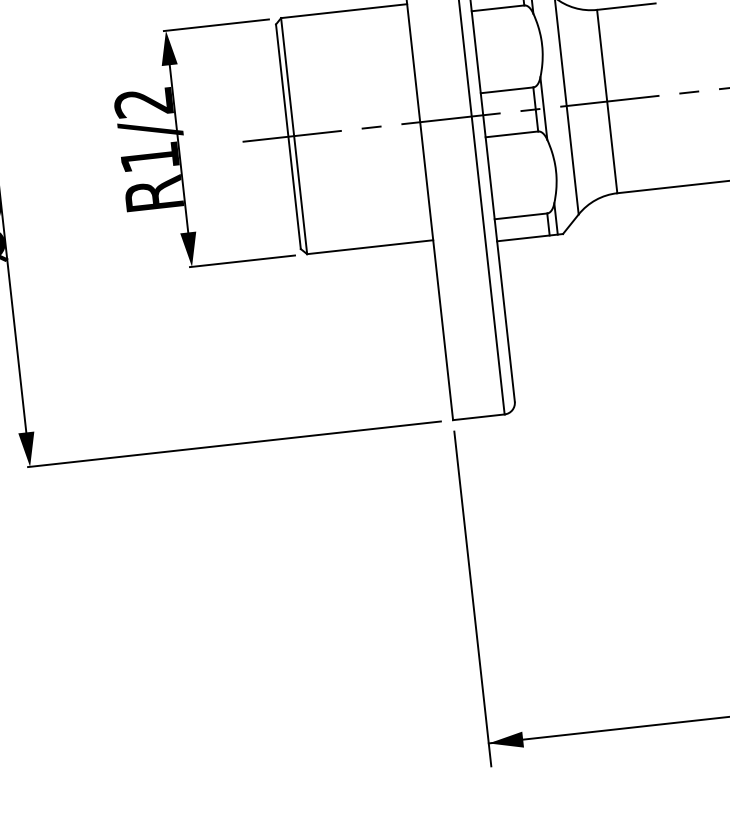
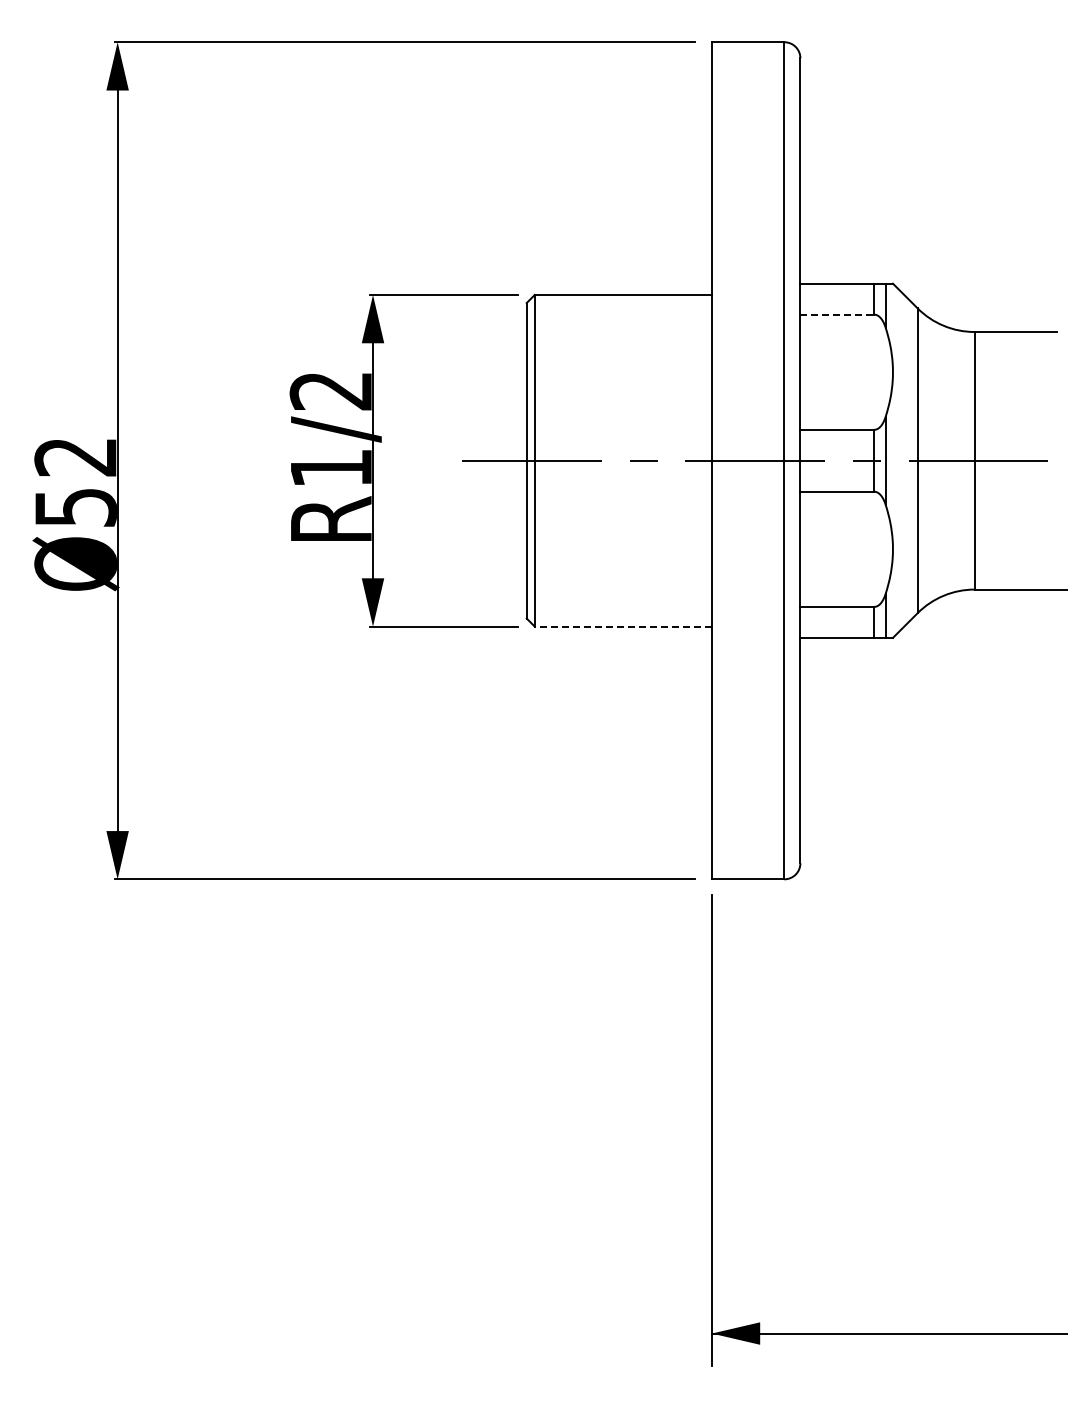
line: (498, 8) -> (837, 314), solid -> dashed
line: (370, 247) -> (623, 626), solid -> dashed

